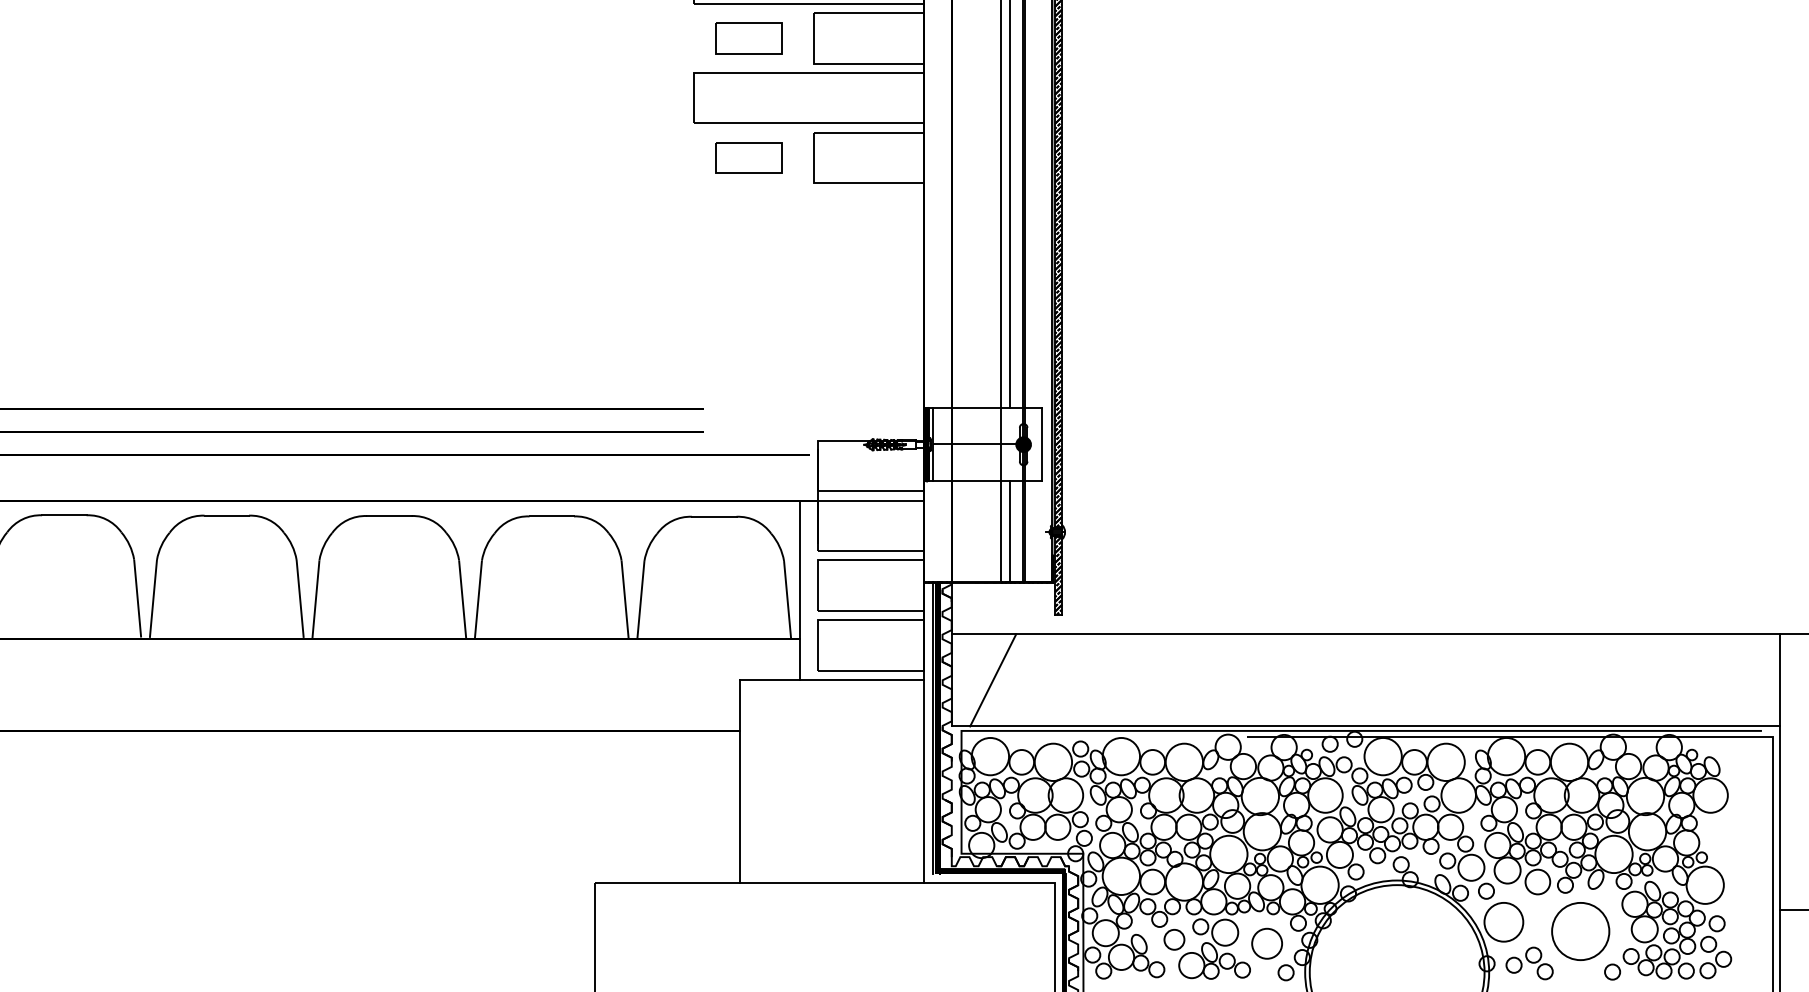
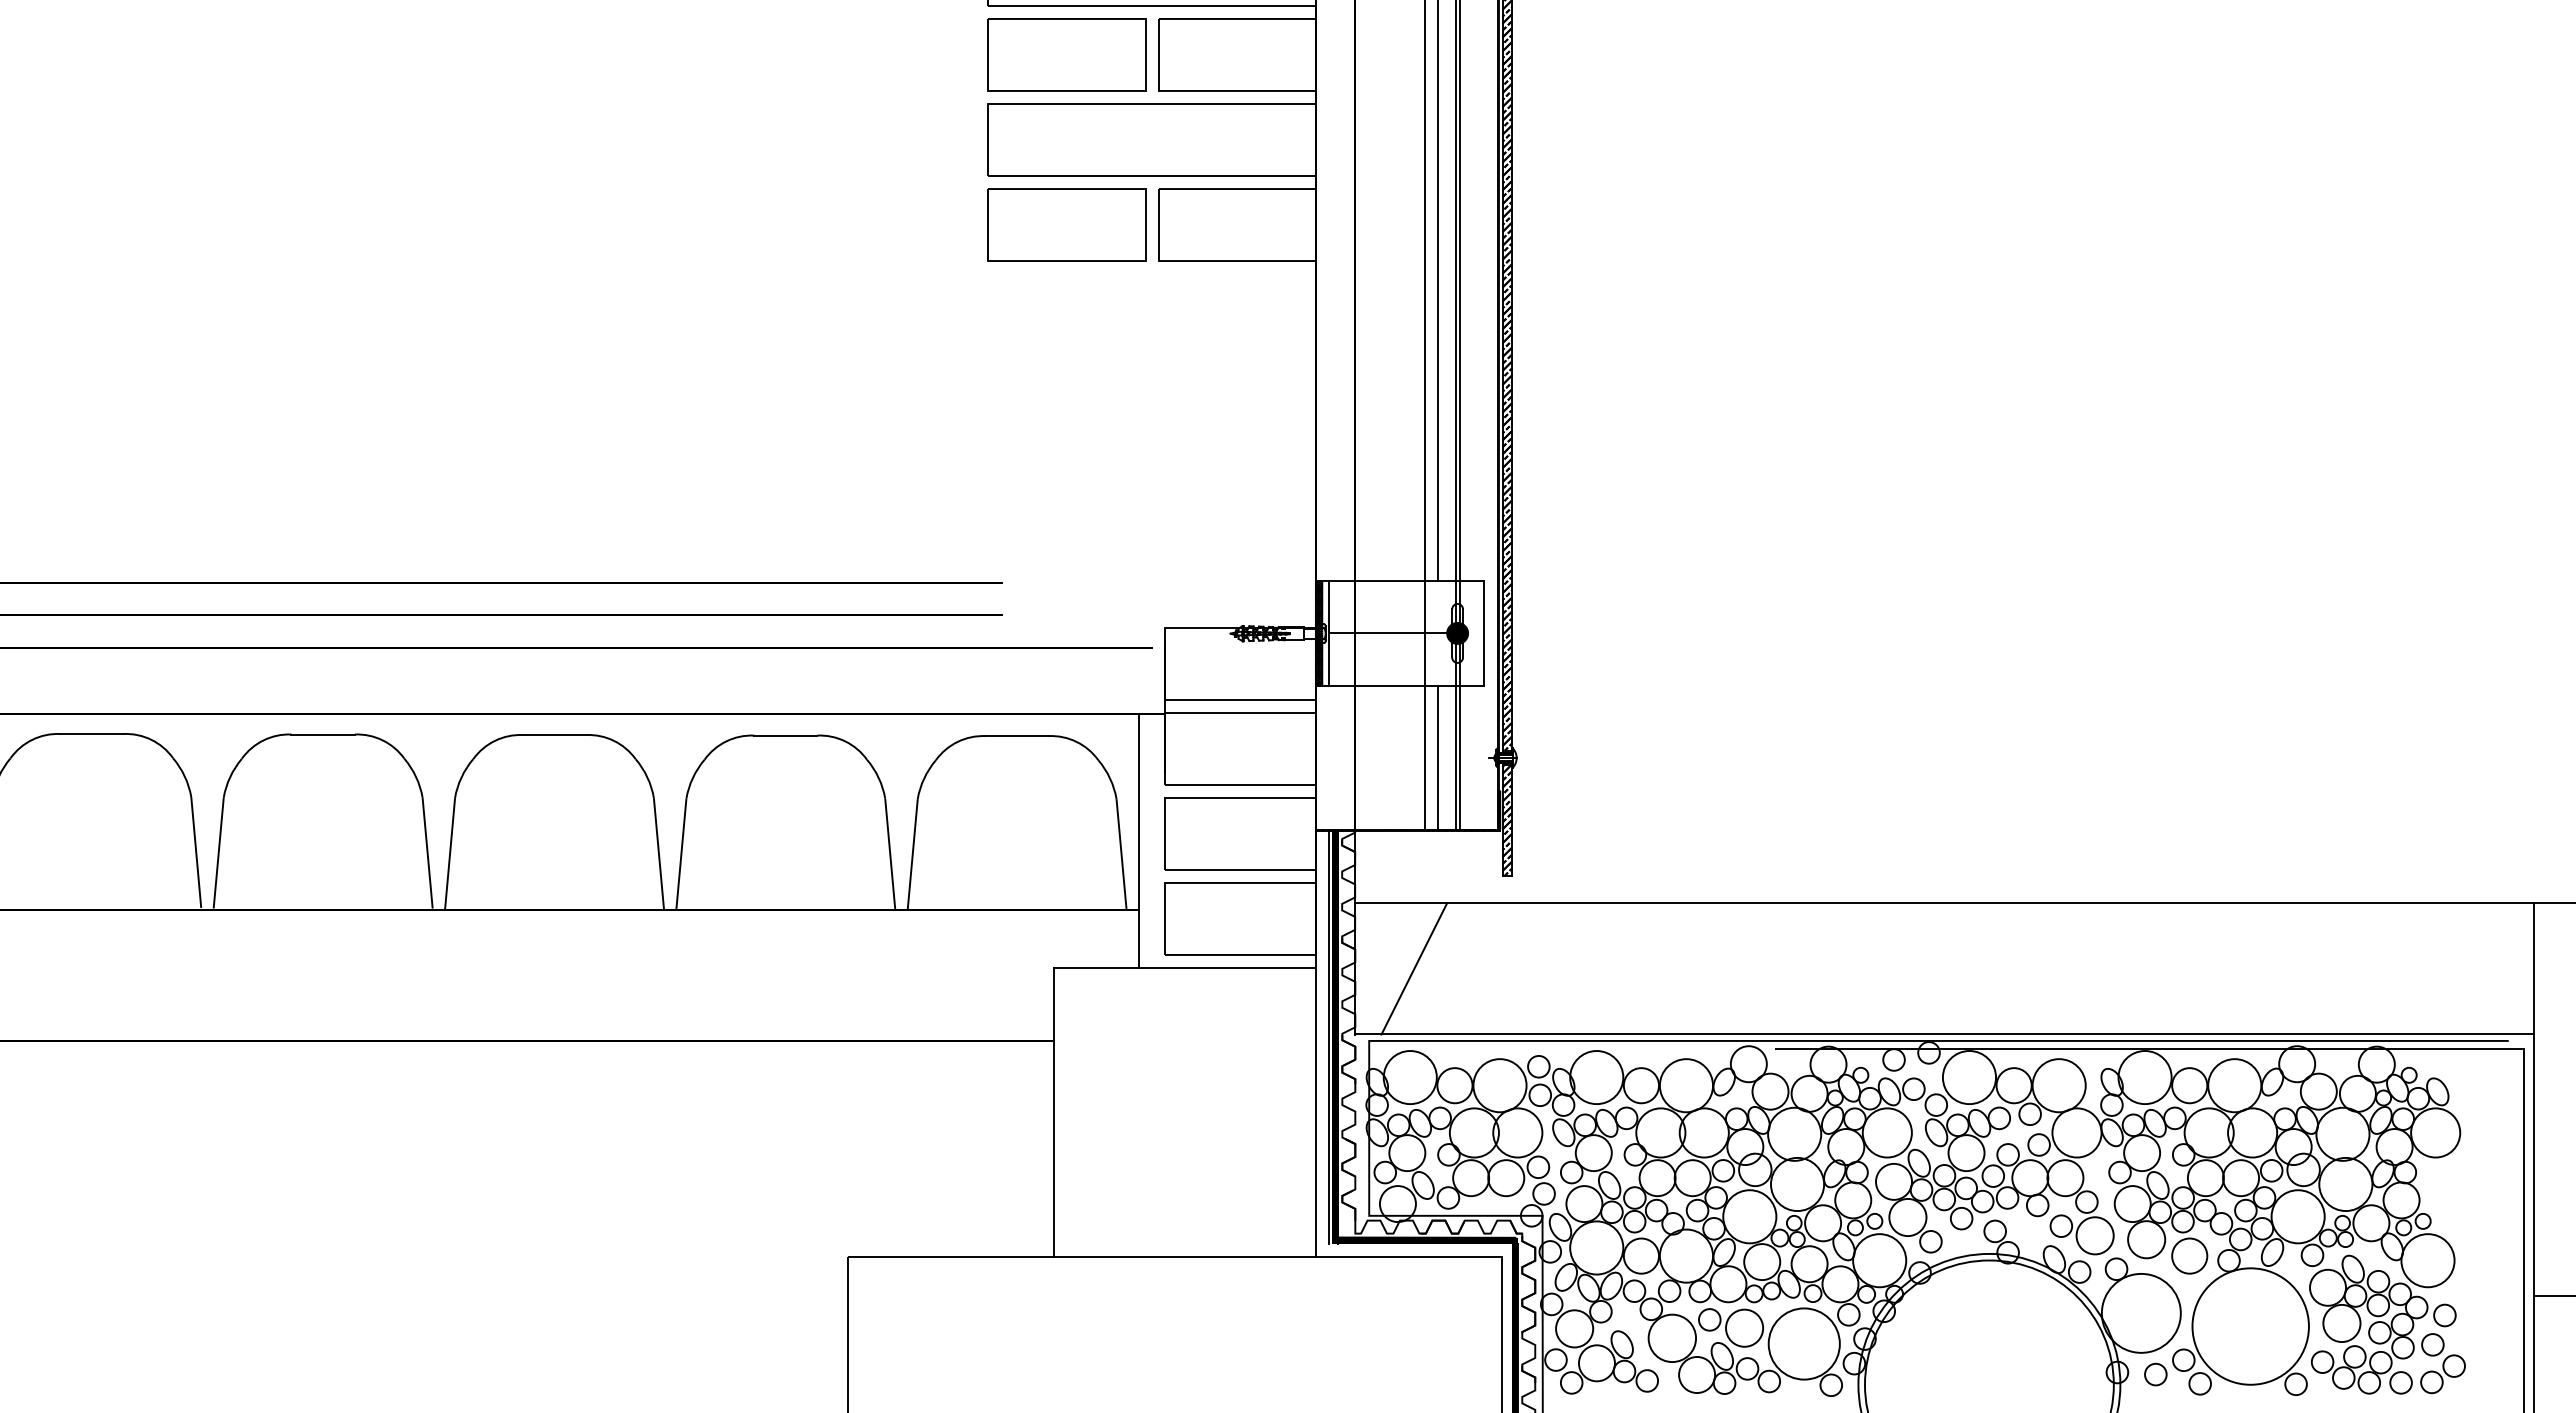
part: (748, 38) -> (1066, 54), size x1.67
part: (748, 157) -> (1066, 224), size x1.67
circle: (1503, 921) -> (2140, 1312), size x1.43
circle: (1580, 931) -> (2250, 1326), size x1.43
circle: (1174, 939) -> (1672, 1338), size x1.67
circle: (1266, 943) -> (1803, 1343), size x1.67

